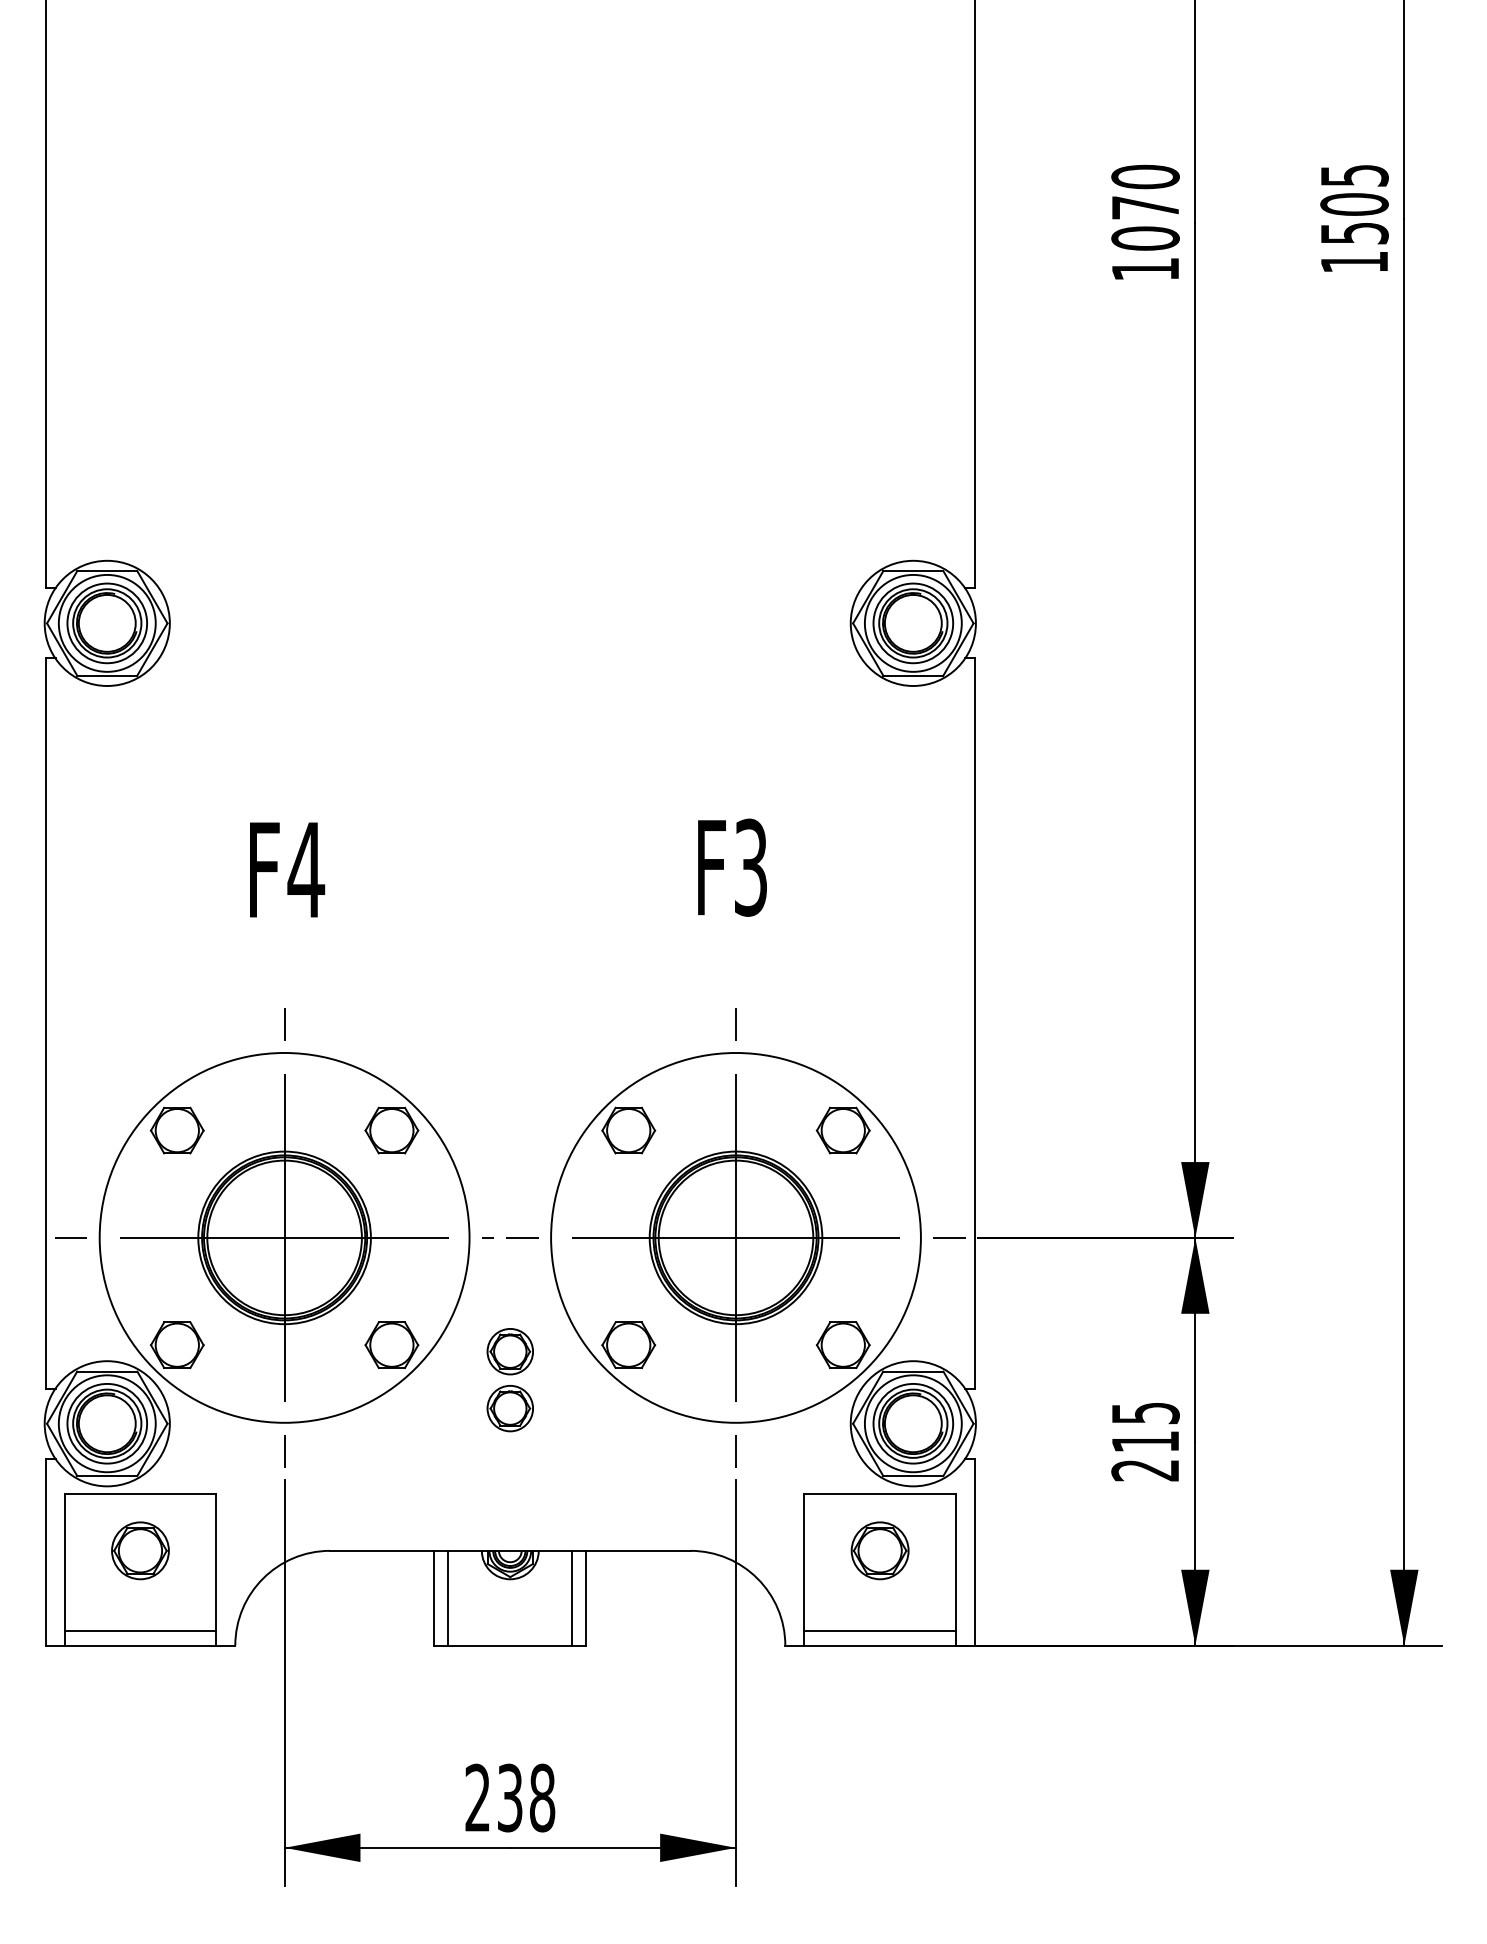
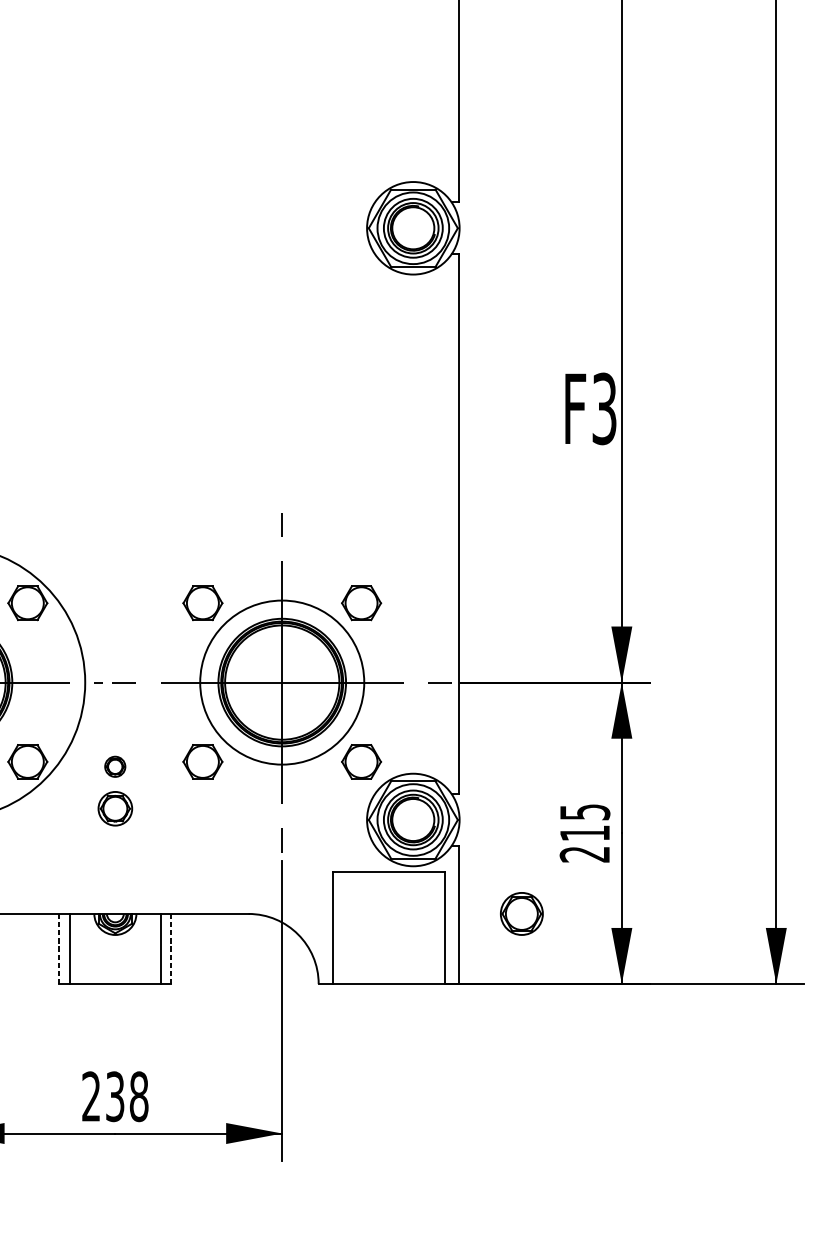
text: (732, 867) -> (590, 408), moved
circle: (735, 1237) -> (281, 682), size x0.6
part: (509, 1351) -> (114, 766), size x0.6
part: (879, 1550) -> (521, 913), moved
line: (434, 1598) -> (59, 949), solid -> dashed
line: (586, 1598) -> (171, 949), solid -> dashed
line: (880, 1630) -> (389, 972), removed

